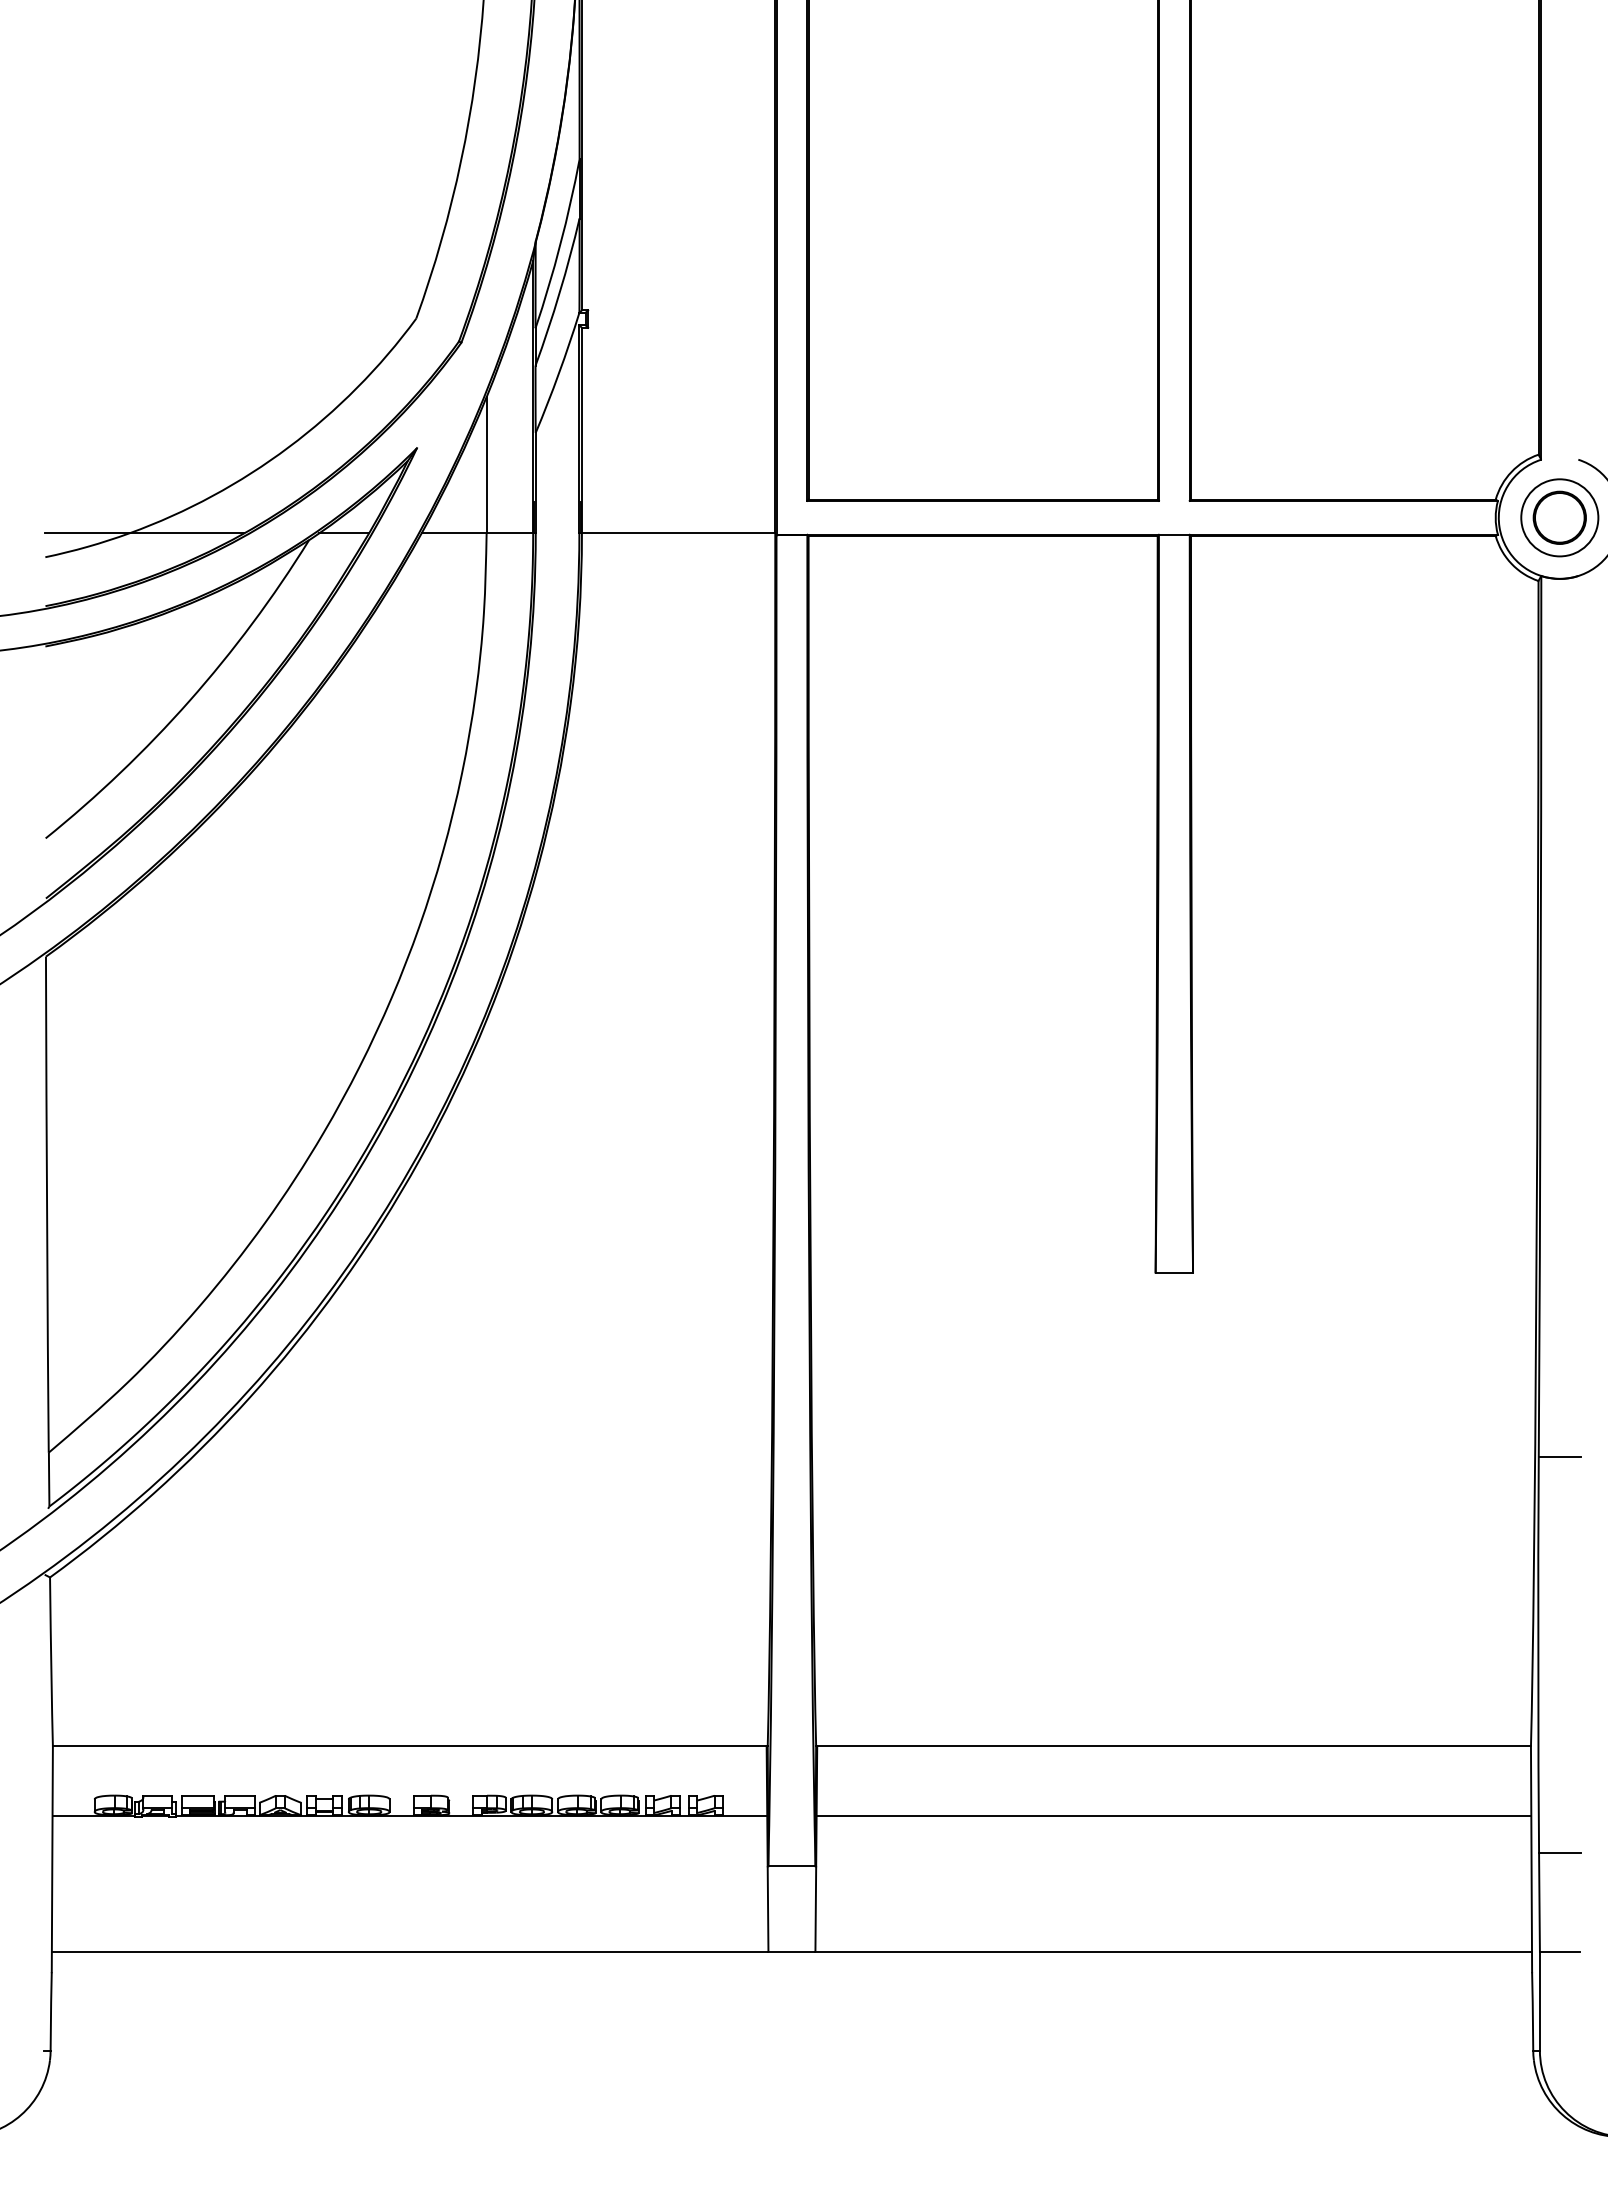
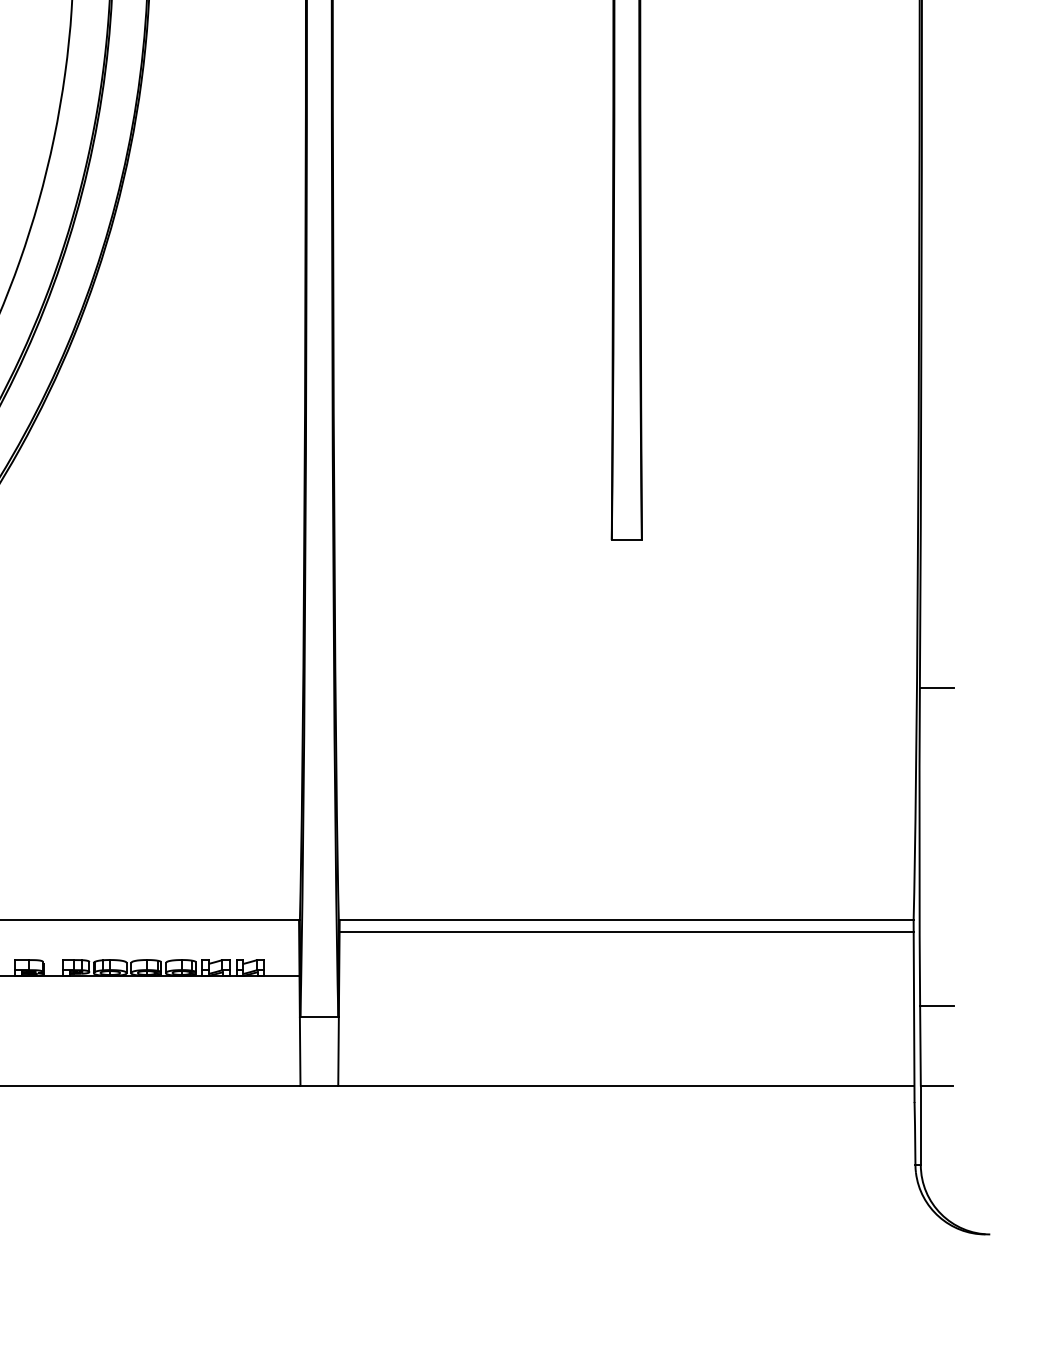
line: (1173, 1816) -> (626, 932), moved

